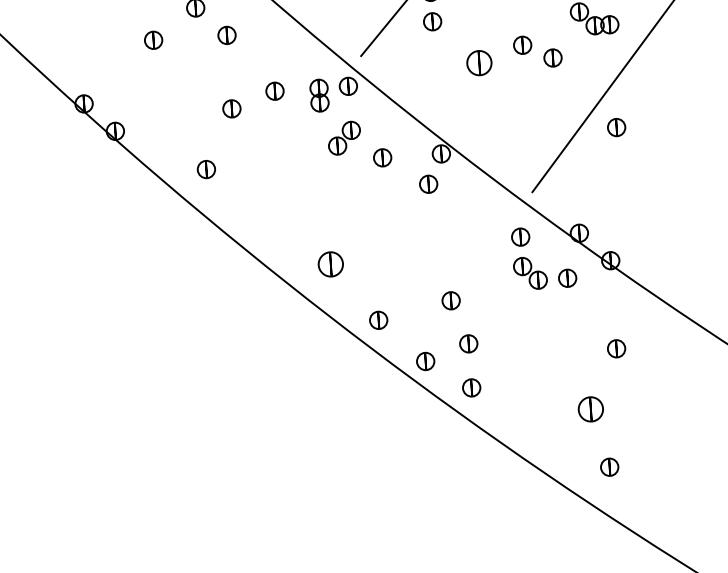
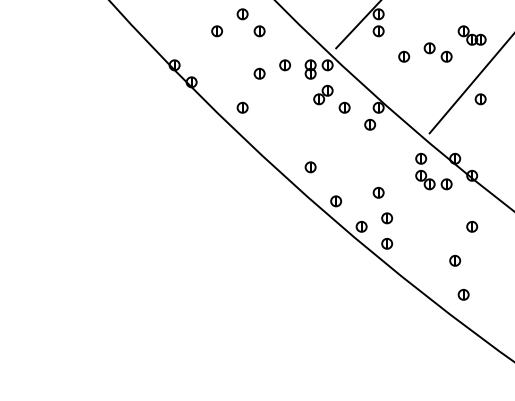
part: (480, 62) -> (404, 56), size x0.71
part: (330, 264) -> (310, 167), size x0.71
part: (591, 408) -> (455, 260), size x0.71

